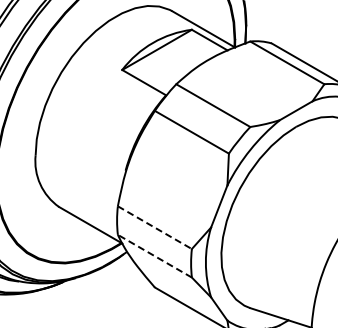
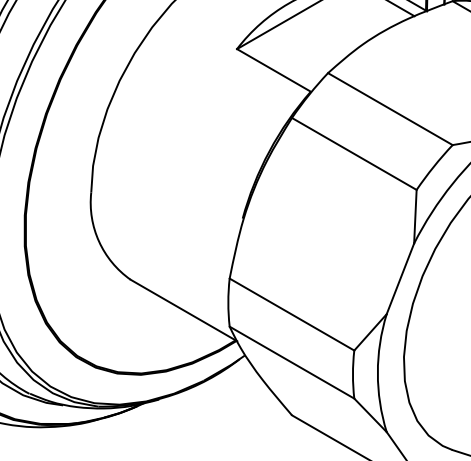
line: (154, 227) -> (291, 314), dashed -> solid
line: (154, 256) -> (291, 363), dashed -> solid

